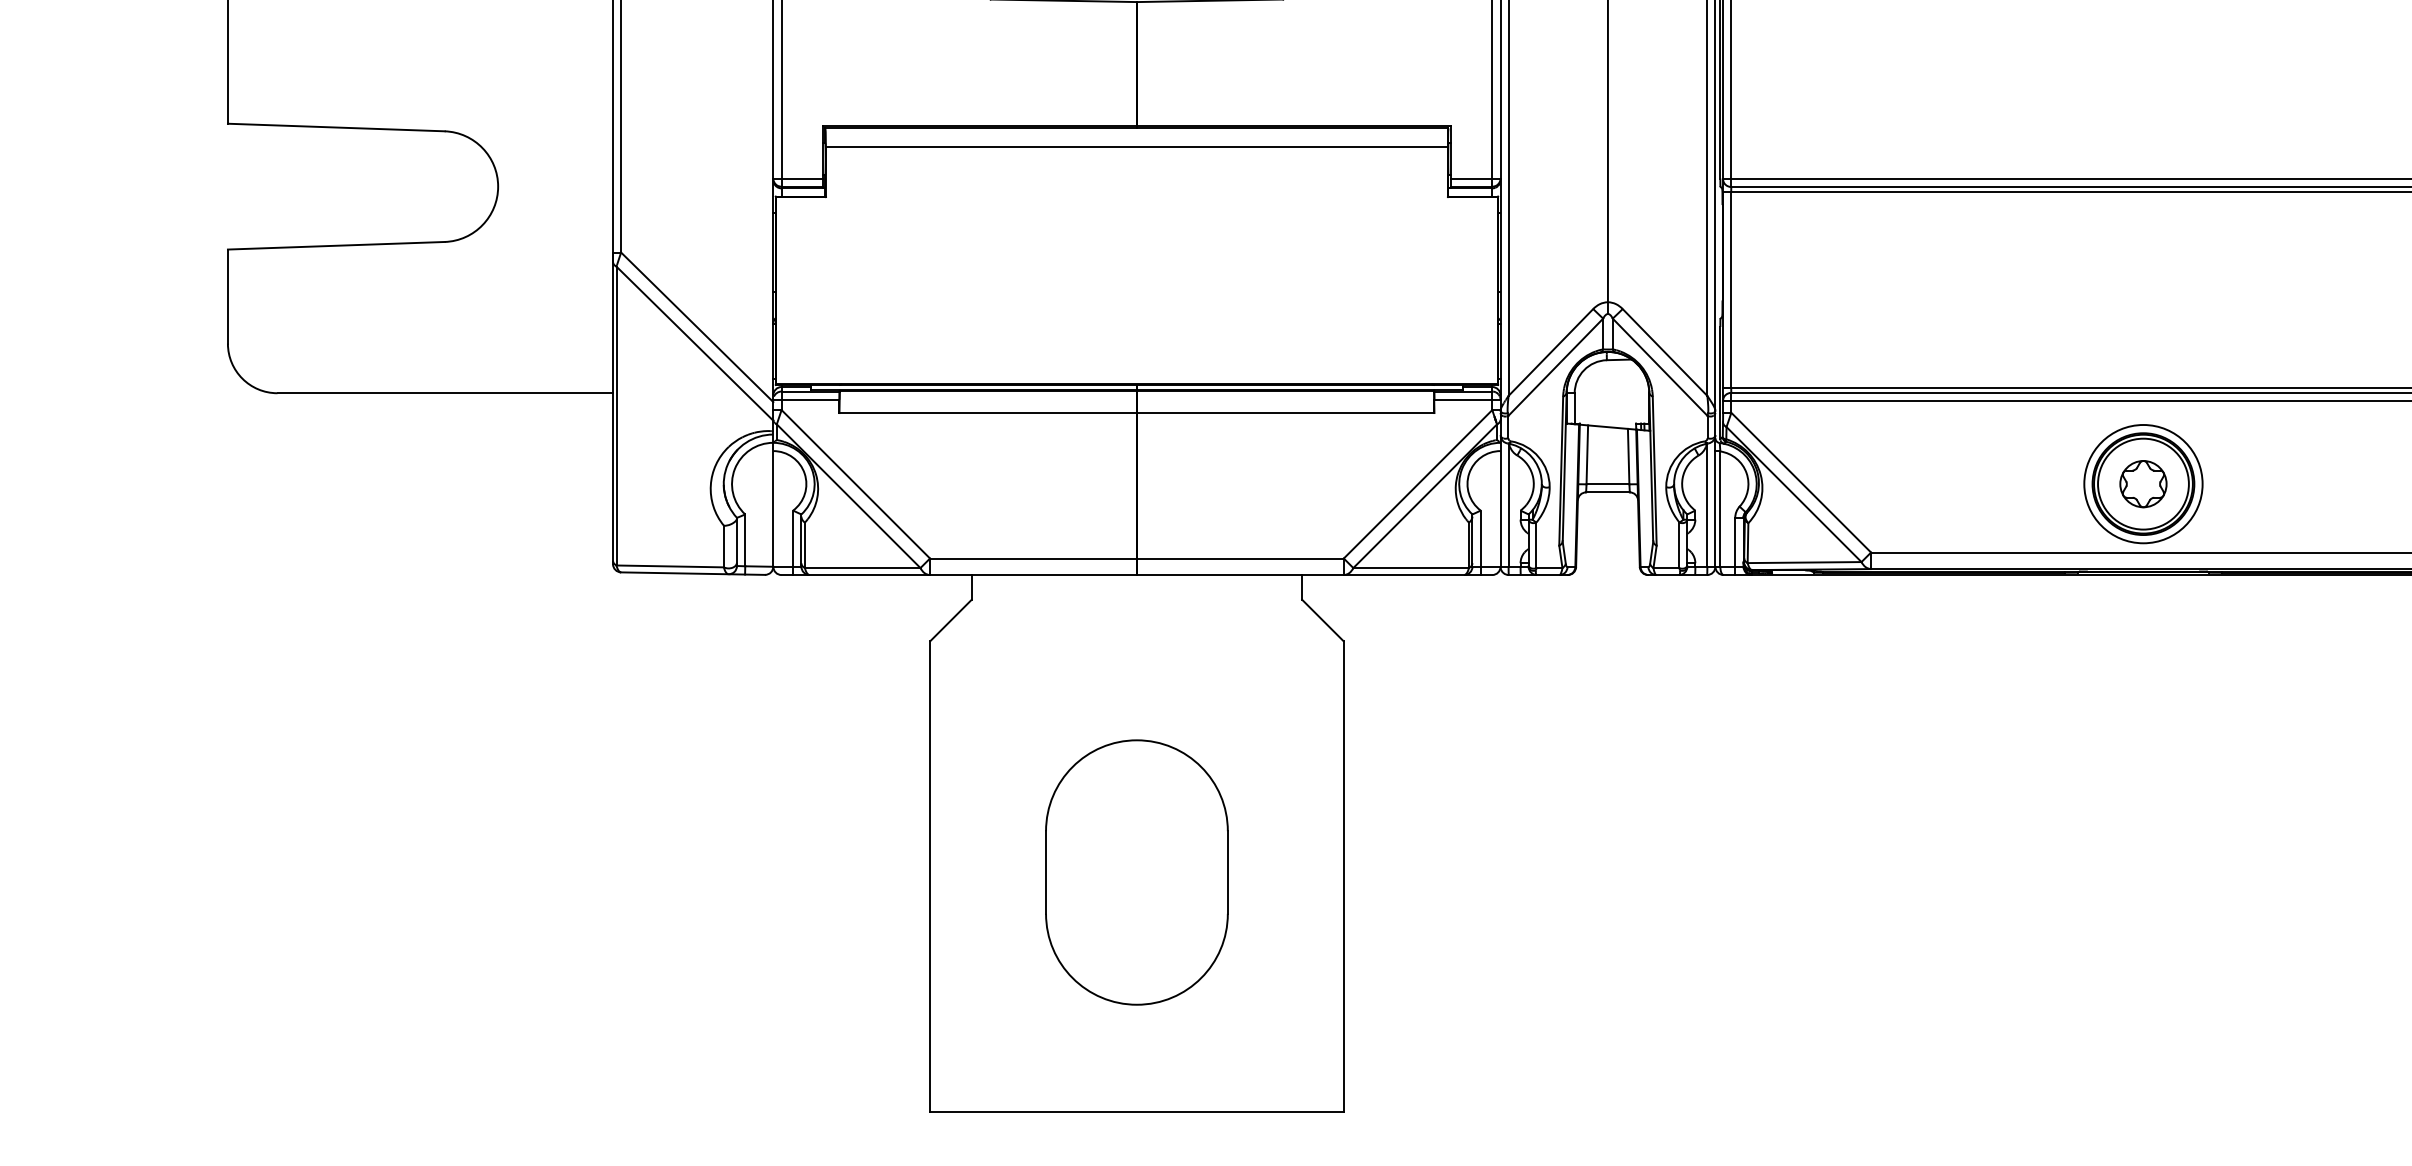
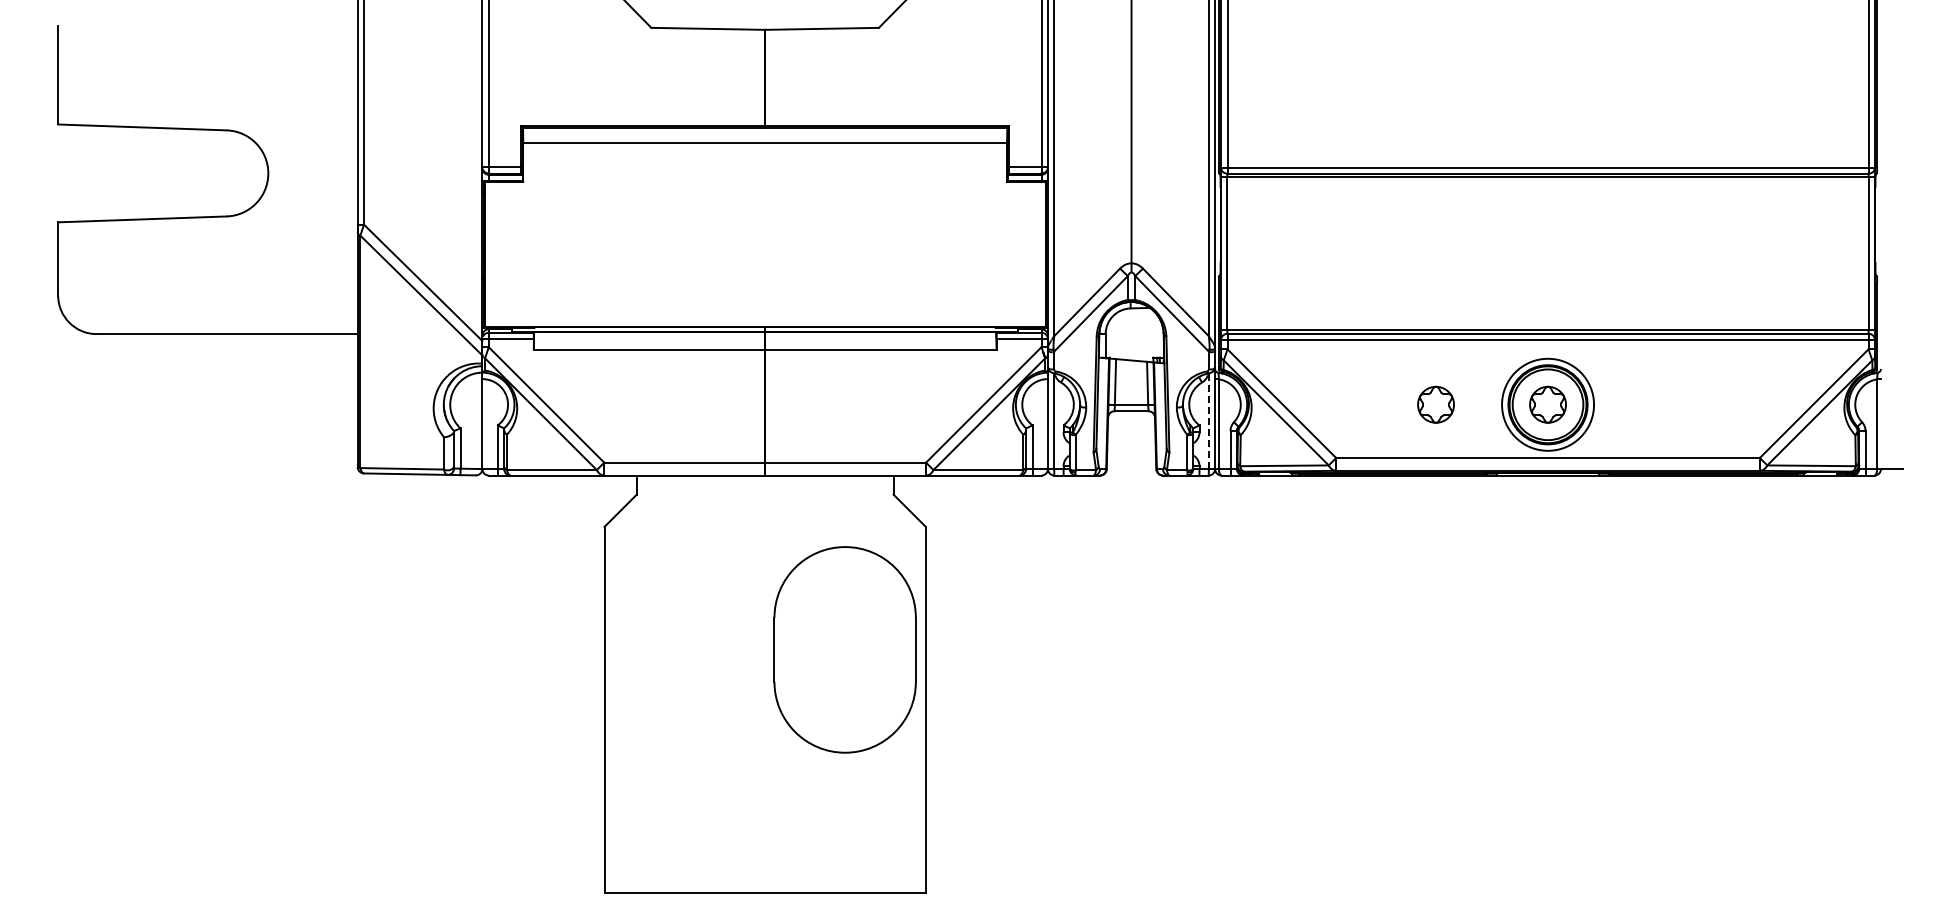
part: (1998, 483) -> (1435, 404), added
line: (1706, 505) -> (1208, 421), solid -> dashed
part: (1136, 872) -> (844, 649), moved

